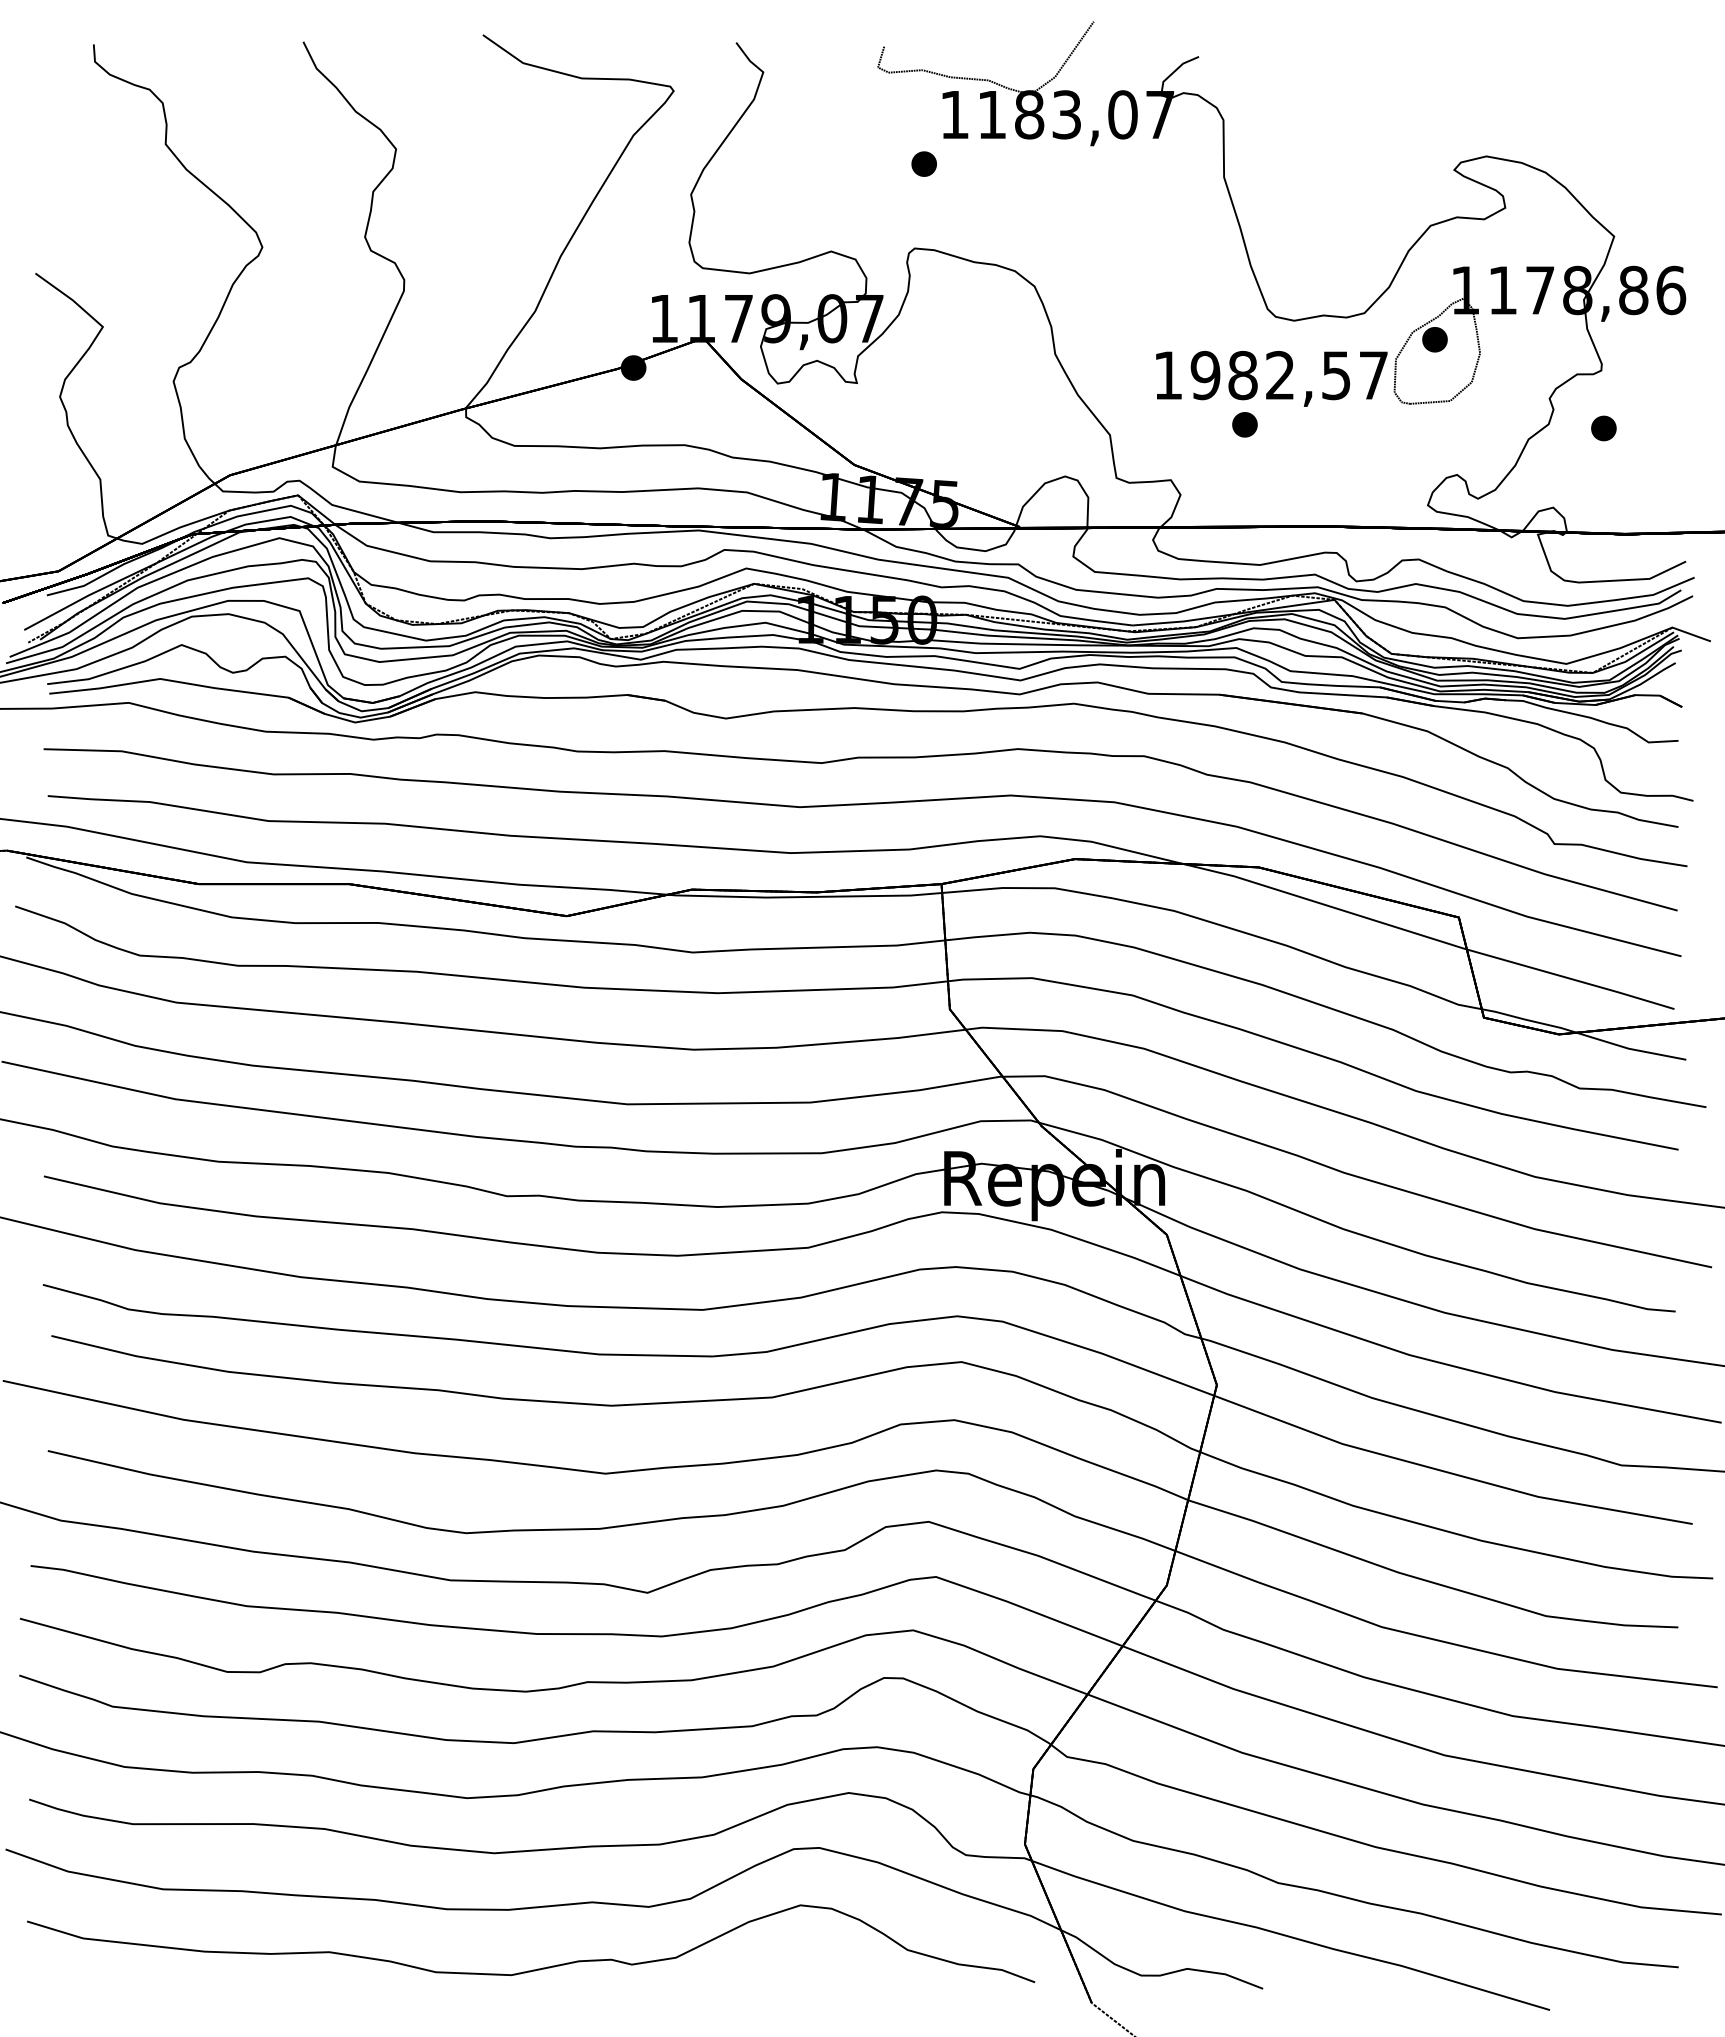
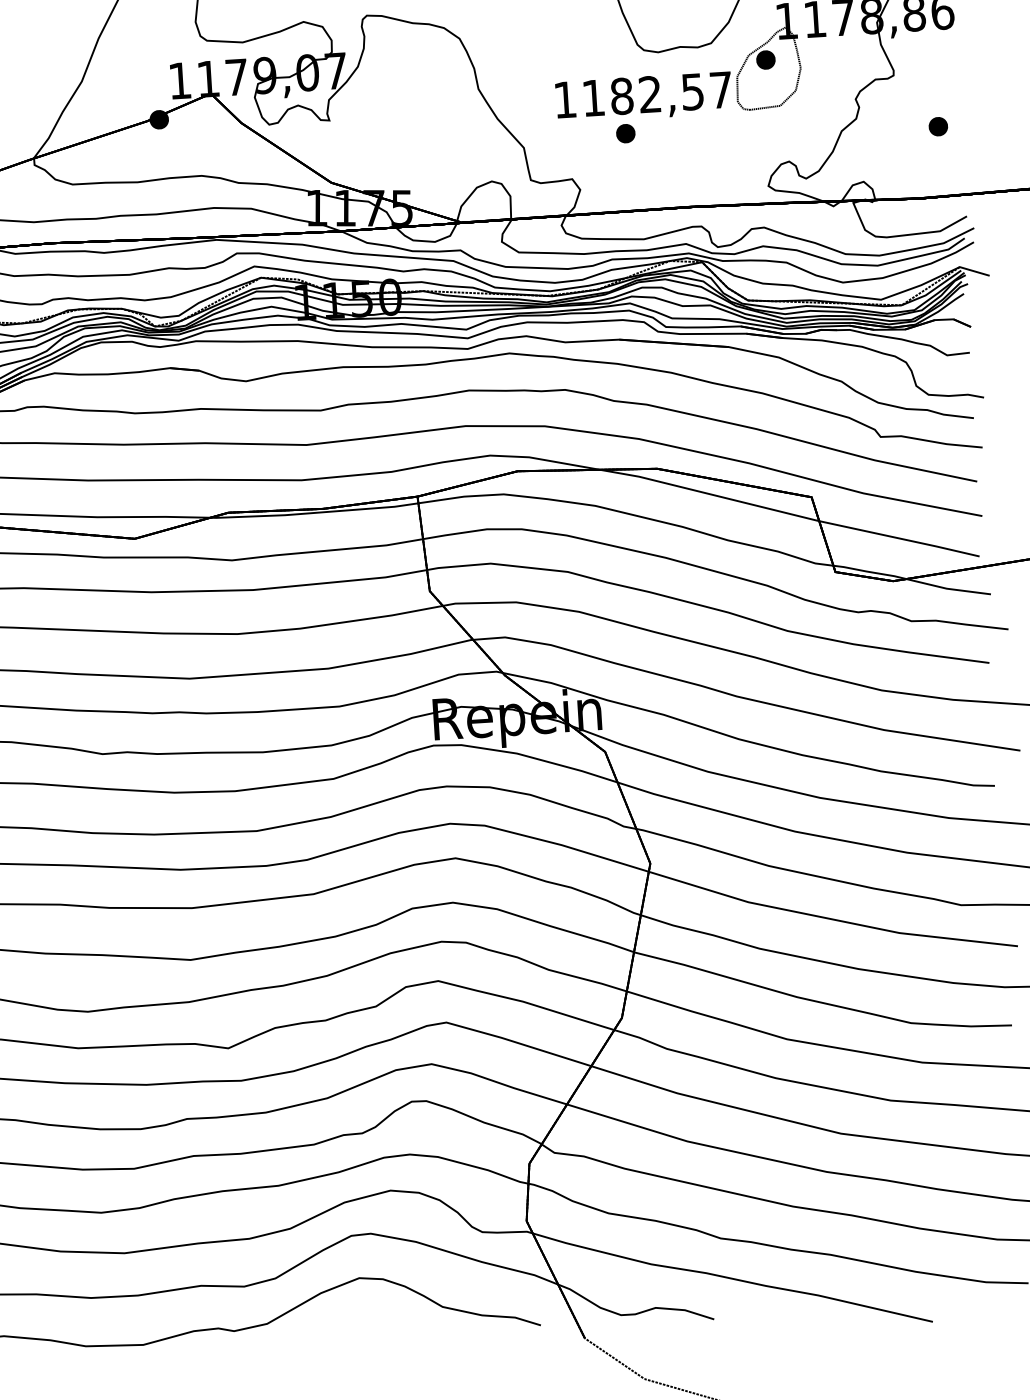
text: (1205, 375) -> (593, 98), 1982,57 -> 1182,57
part: (1603, 428) -> (938, 126), moved

